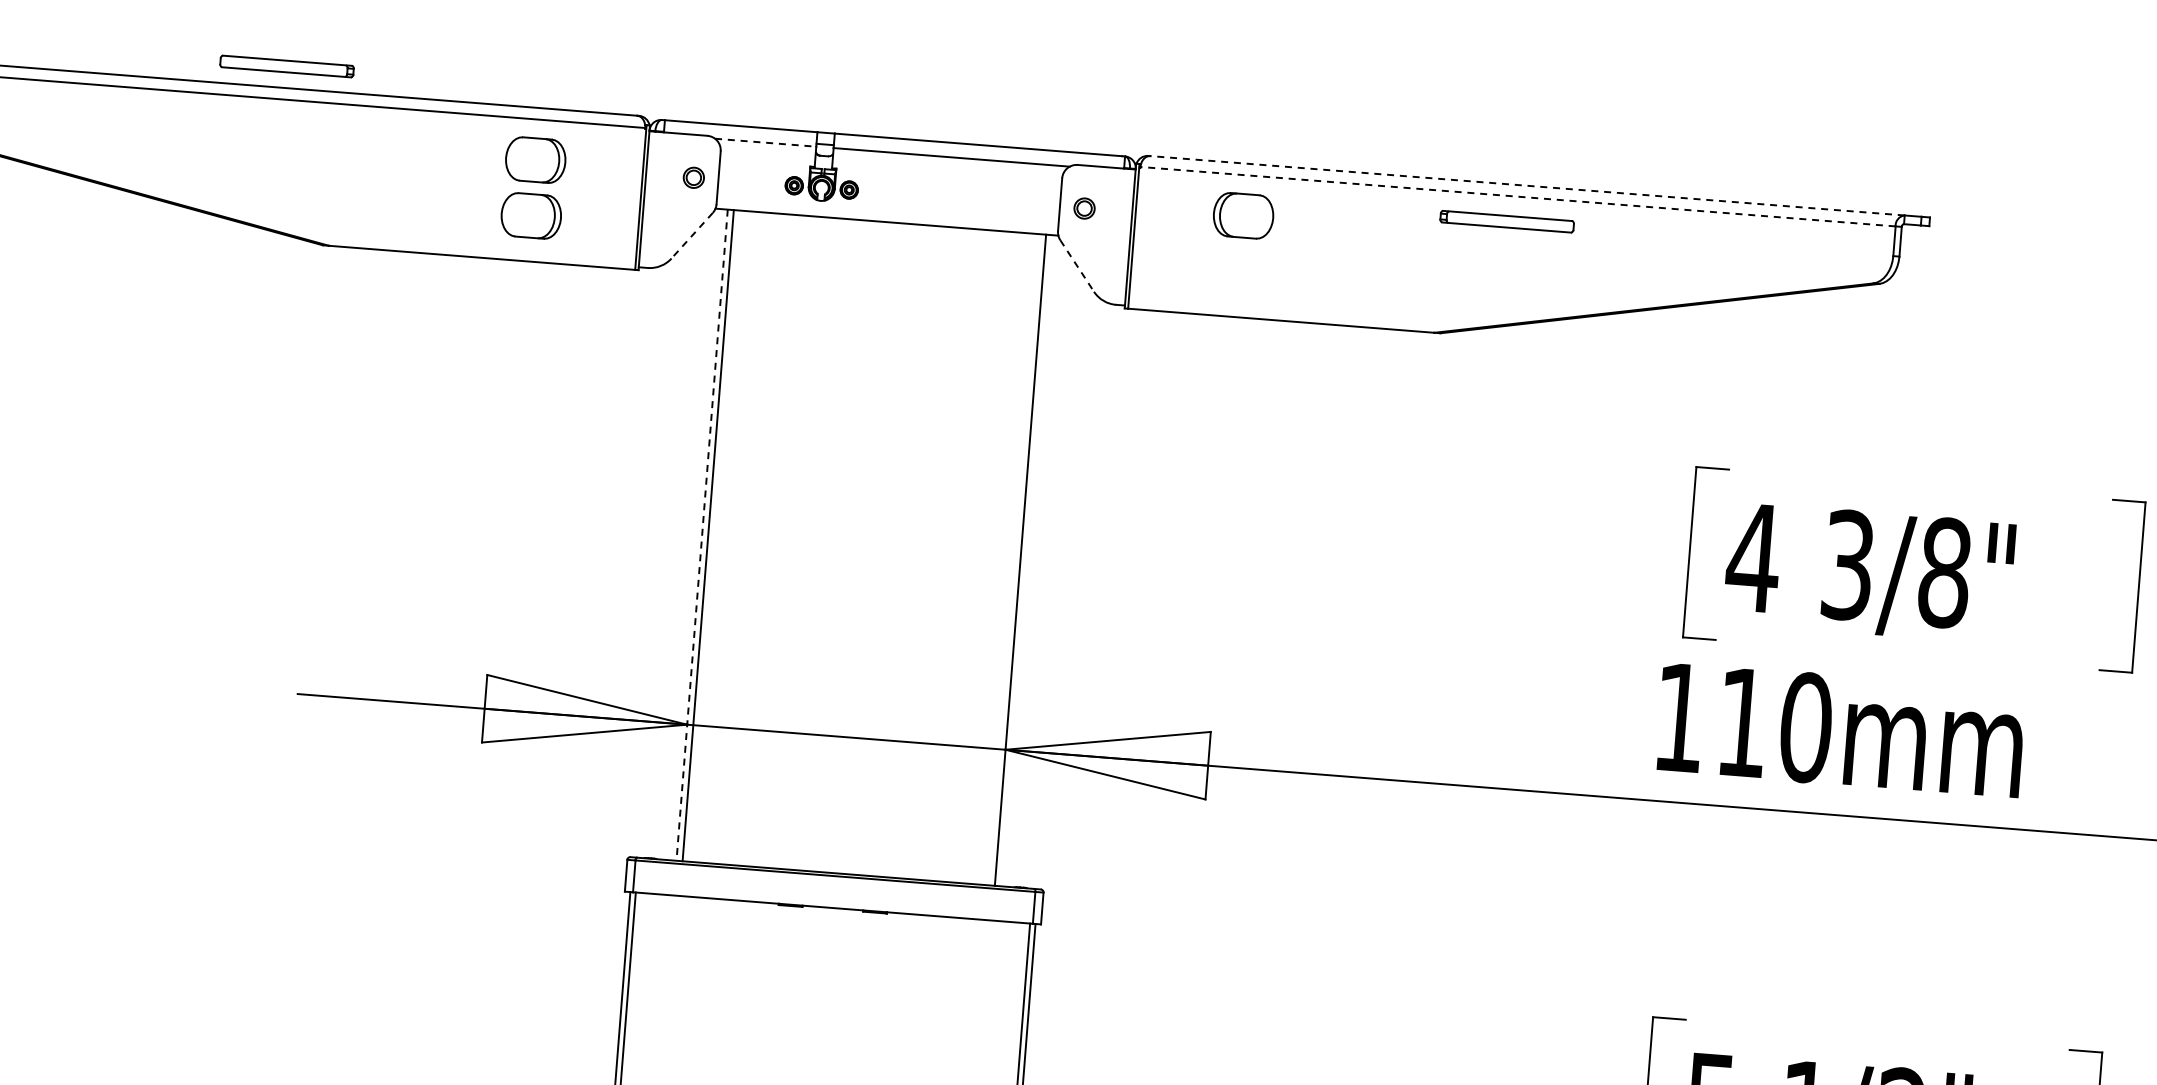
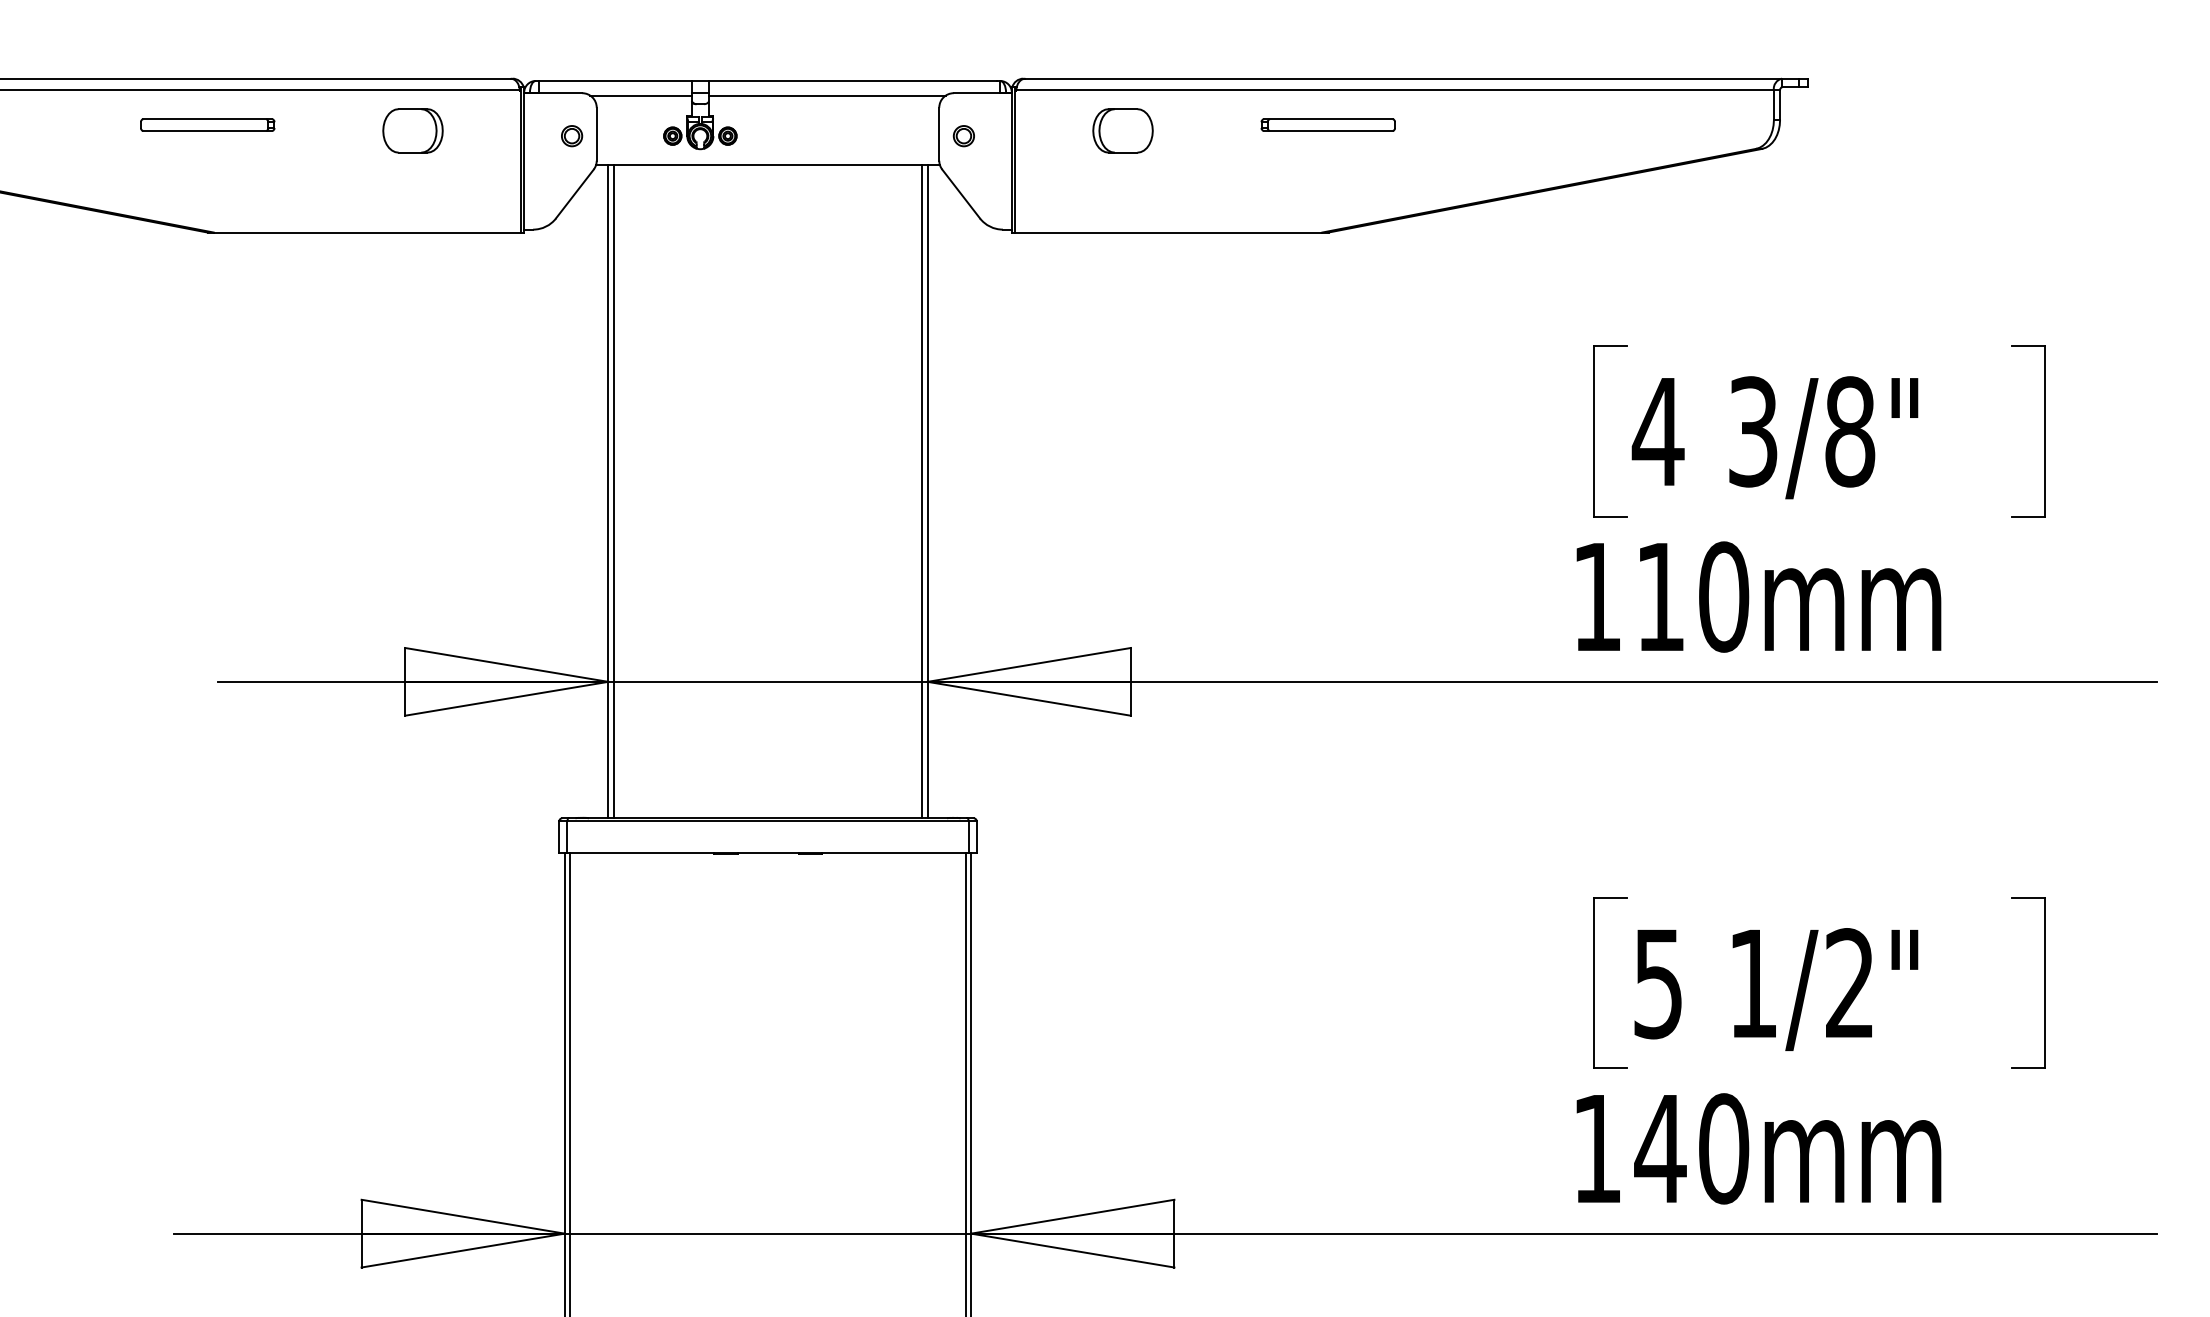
part: (286, 65) -> (207, 124), moved
line: (765, 142) -> (640, 95), dashed -> solid
line: (1527, 185) -> (1403, 78), dashed -> solid
line: (1518, 196) -> (1395, 90), dashed -> solid
part: (530, 215) -> (412, 186), removed
part: (1506, 221) -> (1327, 124), moved
line: (691, 235) -> (574, 193), dashed -> solid
line: (1077, 265) -> (961, 193), dashed -> solid
line: (702, 534) -> (608, 491), dashed -> solid
line: (1014, 559) -> (921, 491), added

